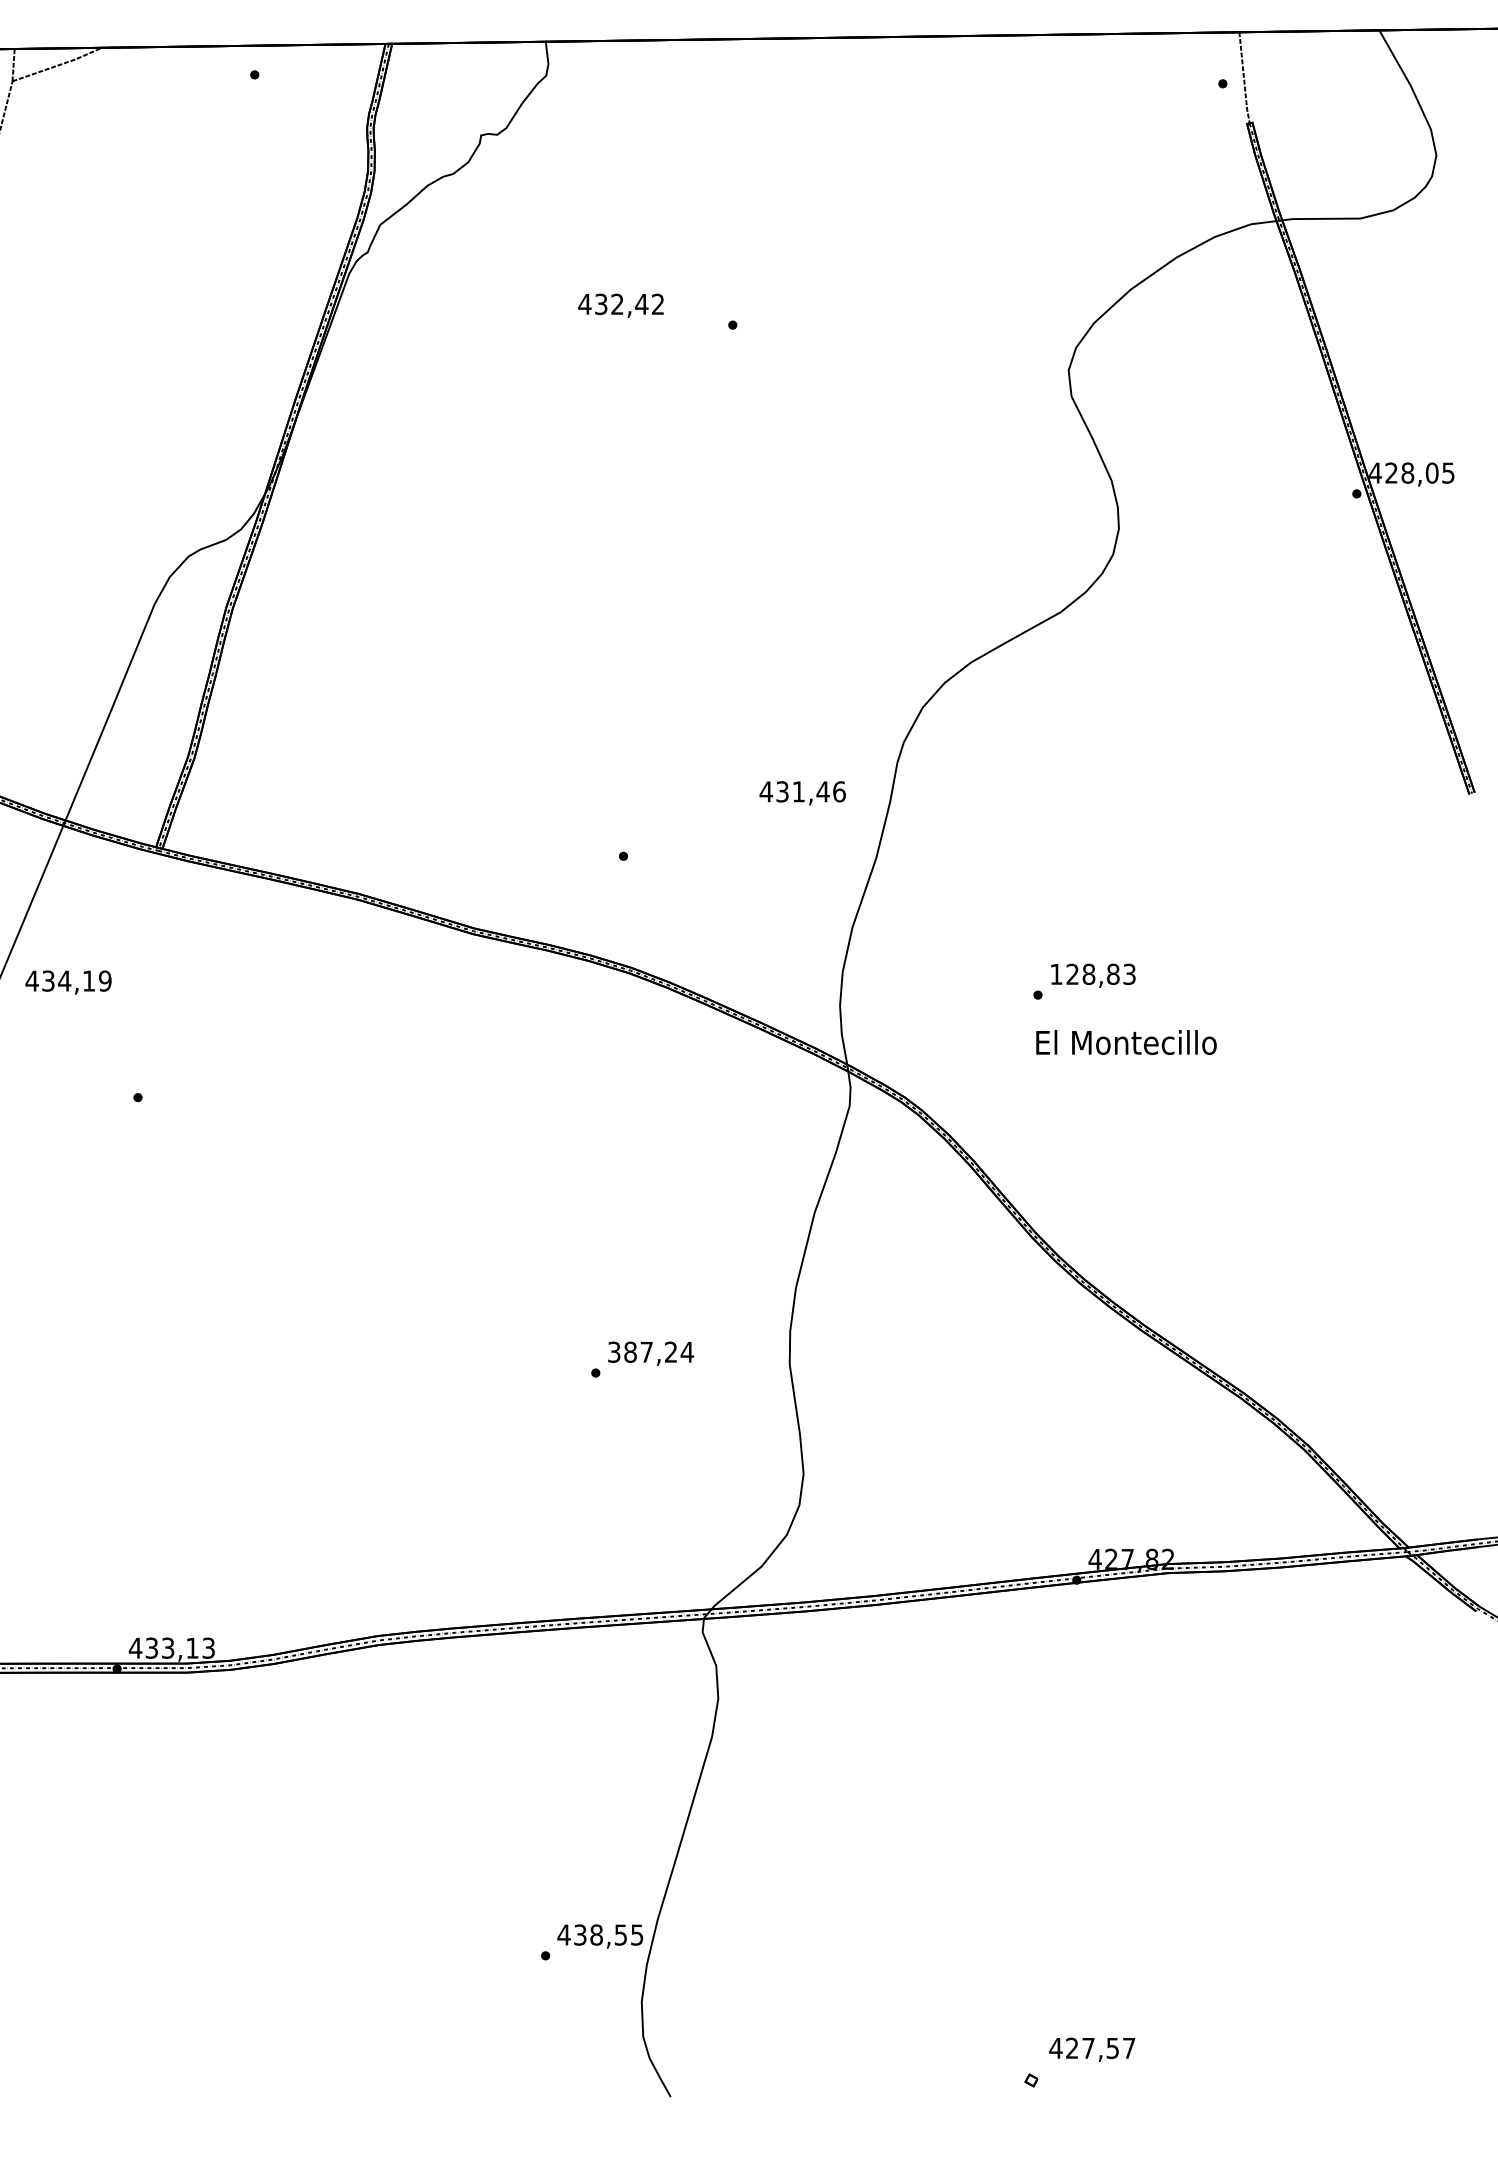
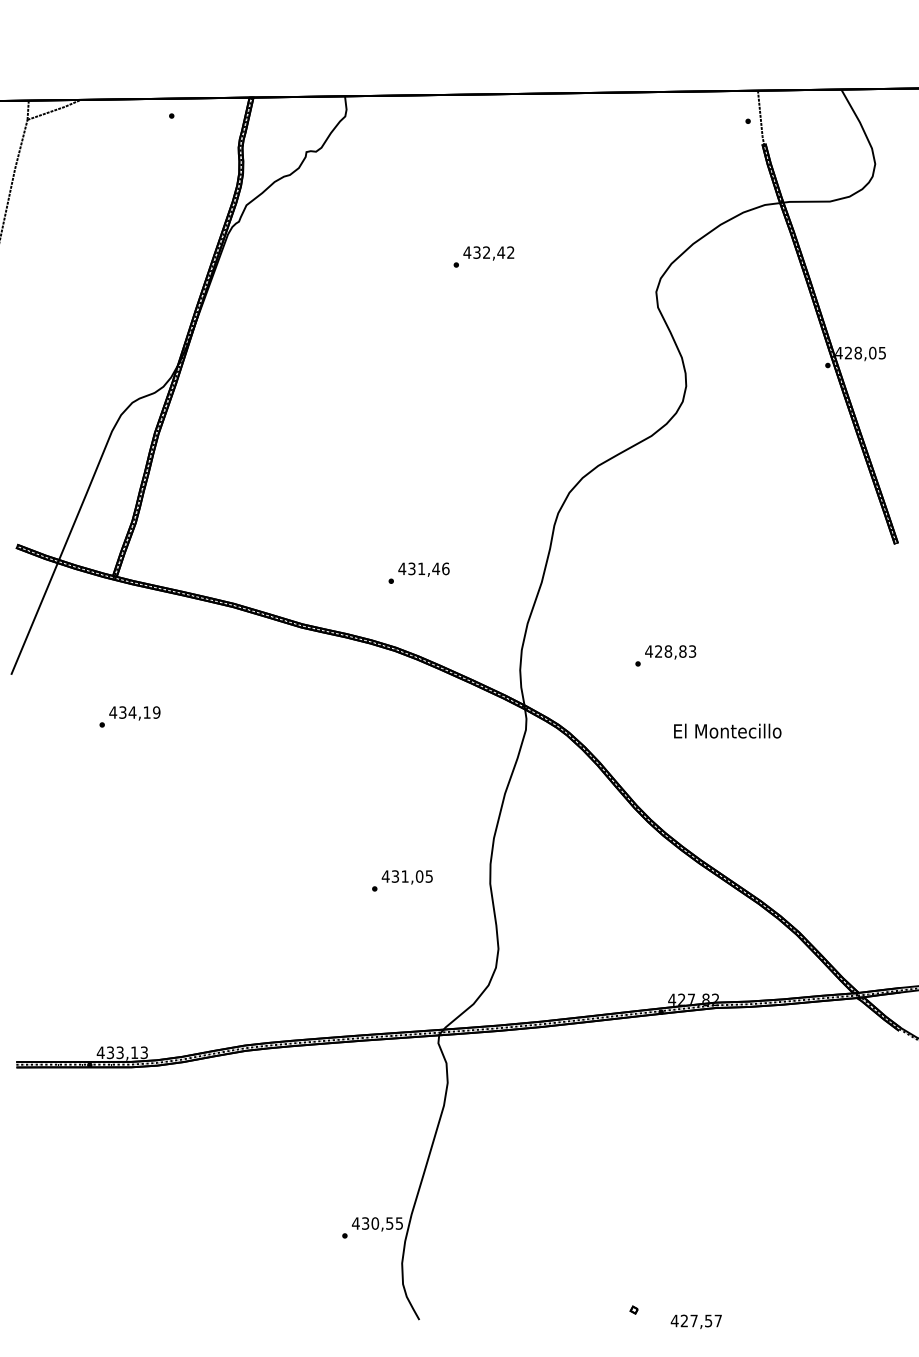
text: (620, 305) -> (488, 253), moved
text: (801, 792) -> (423, 569), moved
text: (1055, 974) -> (648, 651), 128,83 -> 428,83
text: (67, 982) -> (134, 713), moved
text: (1126, 1041) -> (727, 730), moved
text: (650, 1352) -> (407, 876), 387,24 -> 431,05
text: (596, 1934) -> (375, 1223), 438,55 -> 430,55
text: (1090, 2049) -> (695, 1321), moved

